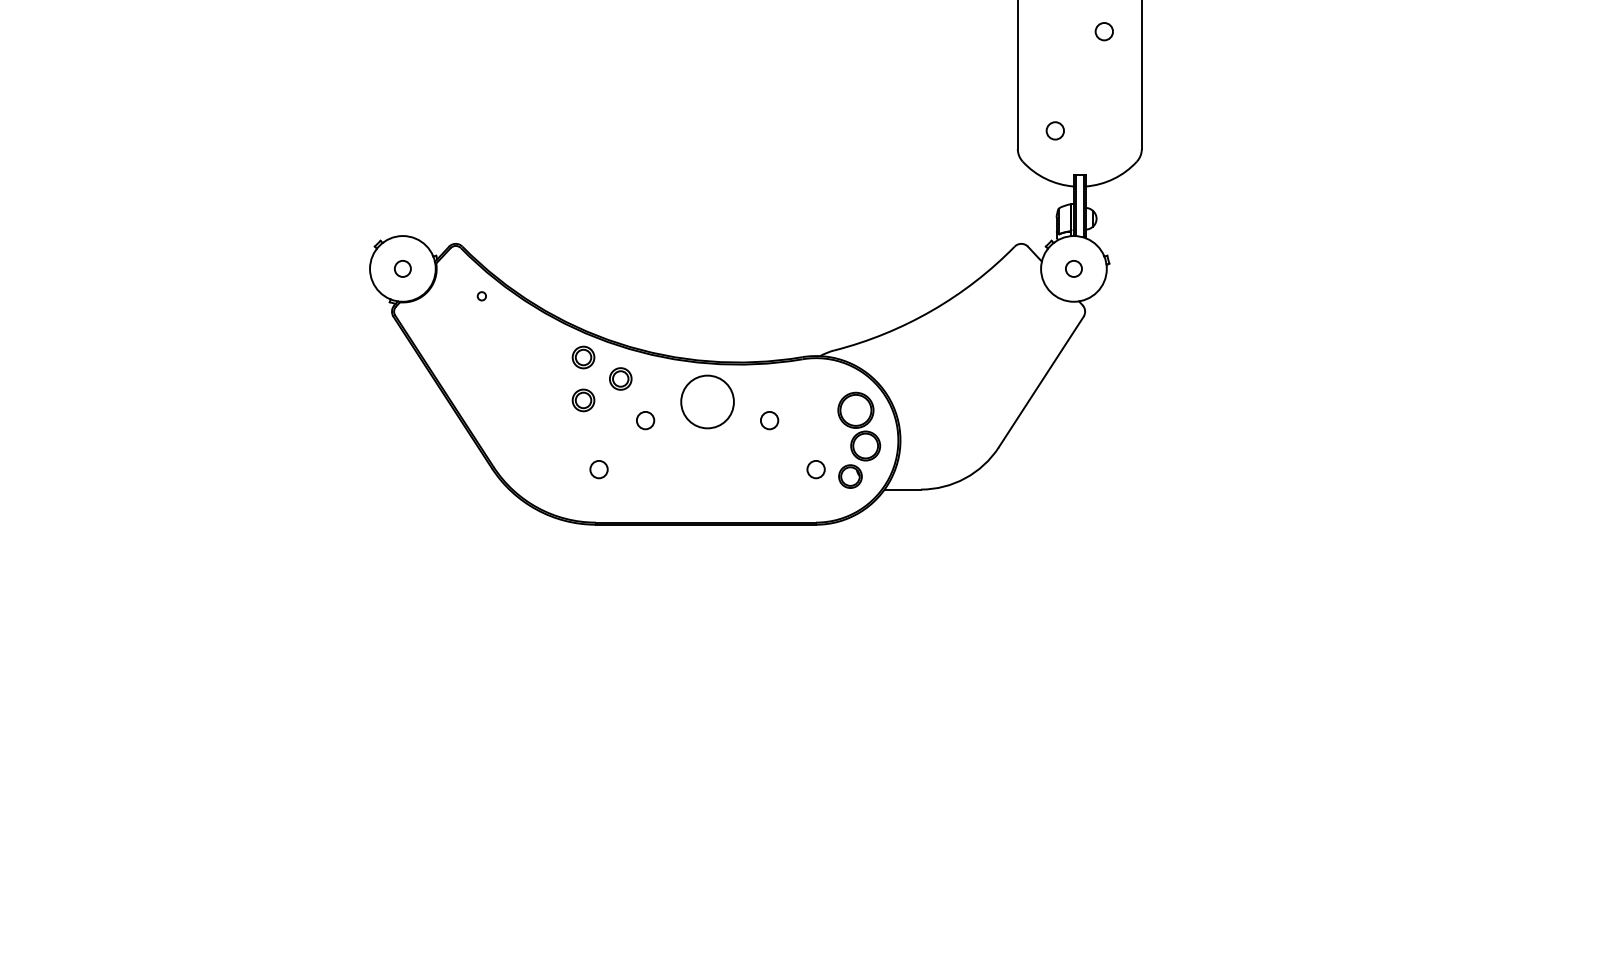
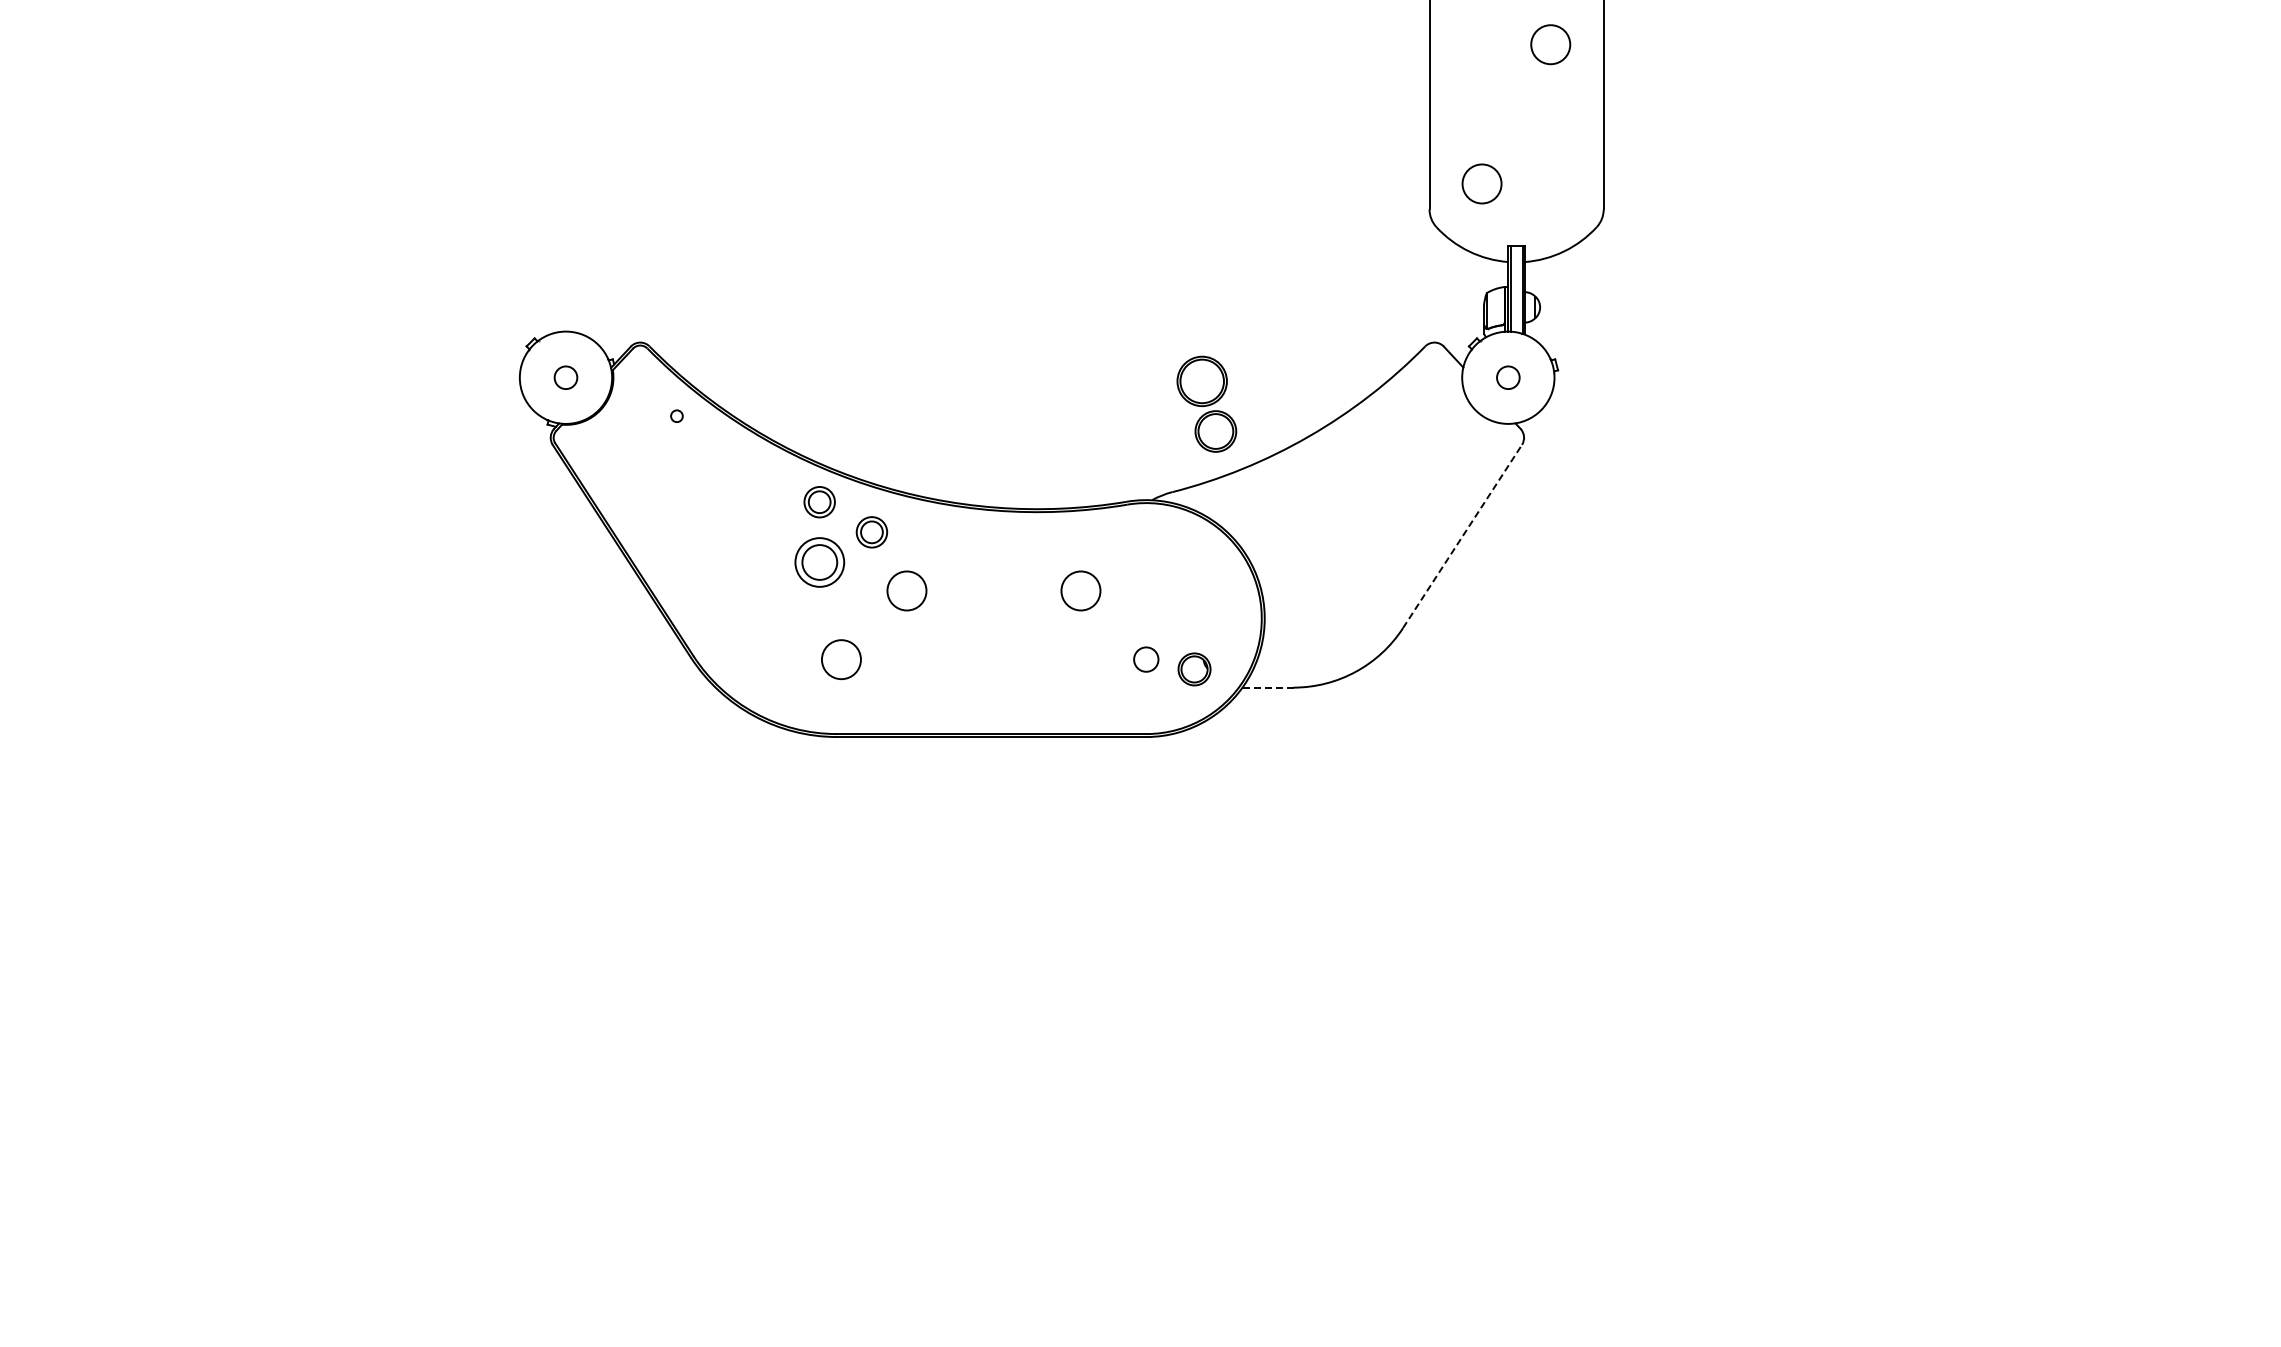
circle: (1104, 31) -> (1551, 44), size x1.6
circle: (1055, 130) -> (1482, 183), size x1.6
line: (1041, 381) -> (1462, 536), solid -> dashed
part: (583, 400) -> (819, 562), size x1.6
circle: (707, 401) -> (993, 564), removed
circle: (645, 420) -> (906, 590), size x1.6
circle: (769, 420) -> (1080, 590), size x1.6
part: (858, 426) -> (1206, 403), moved
circle: (599, 469) -> (841, 659), size x1.6
line: (903, 489) -> (1268, 687), solid -> dashed

